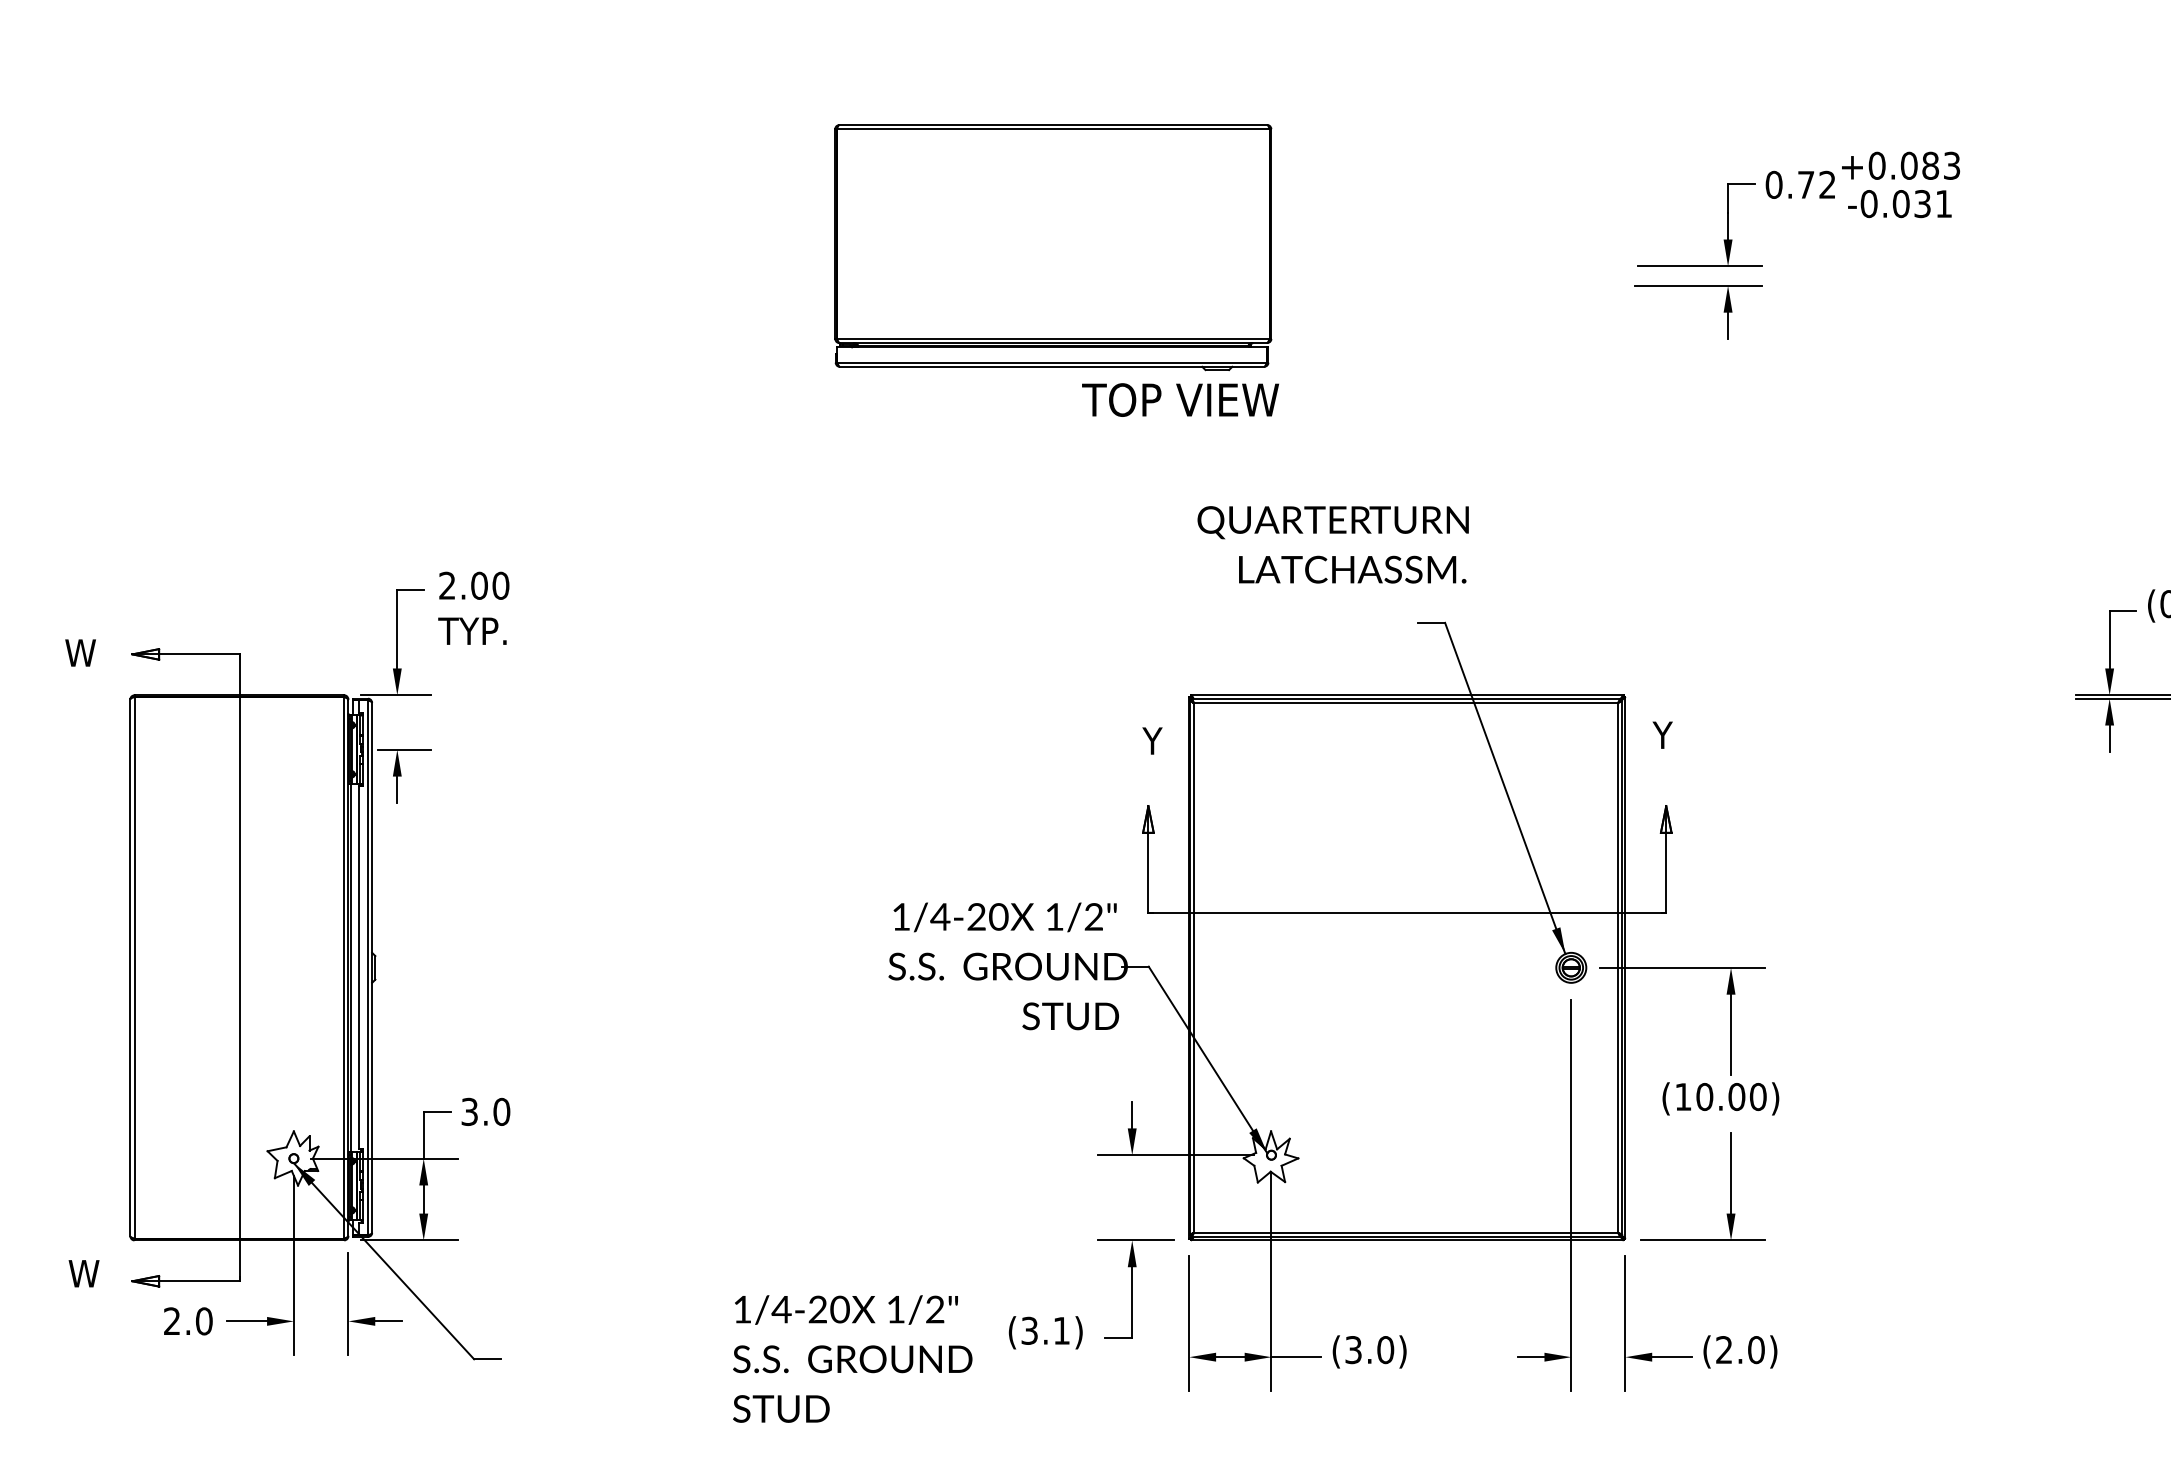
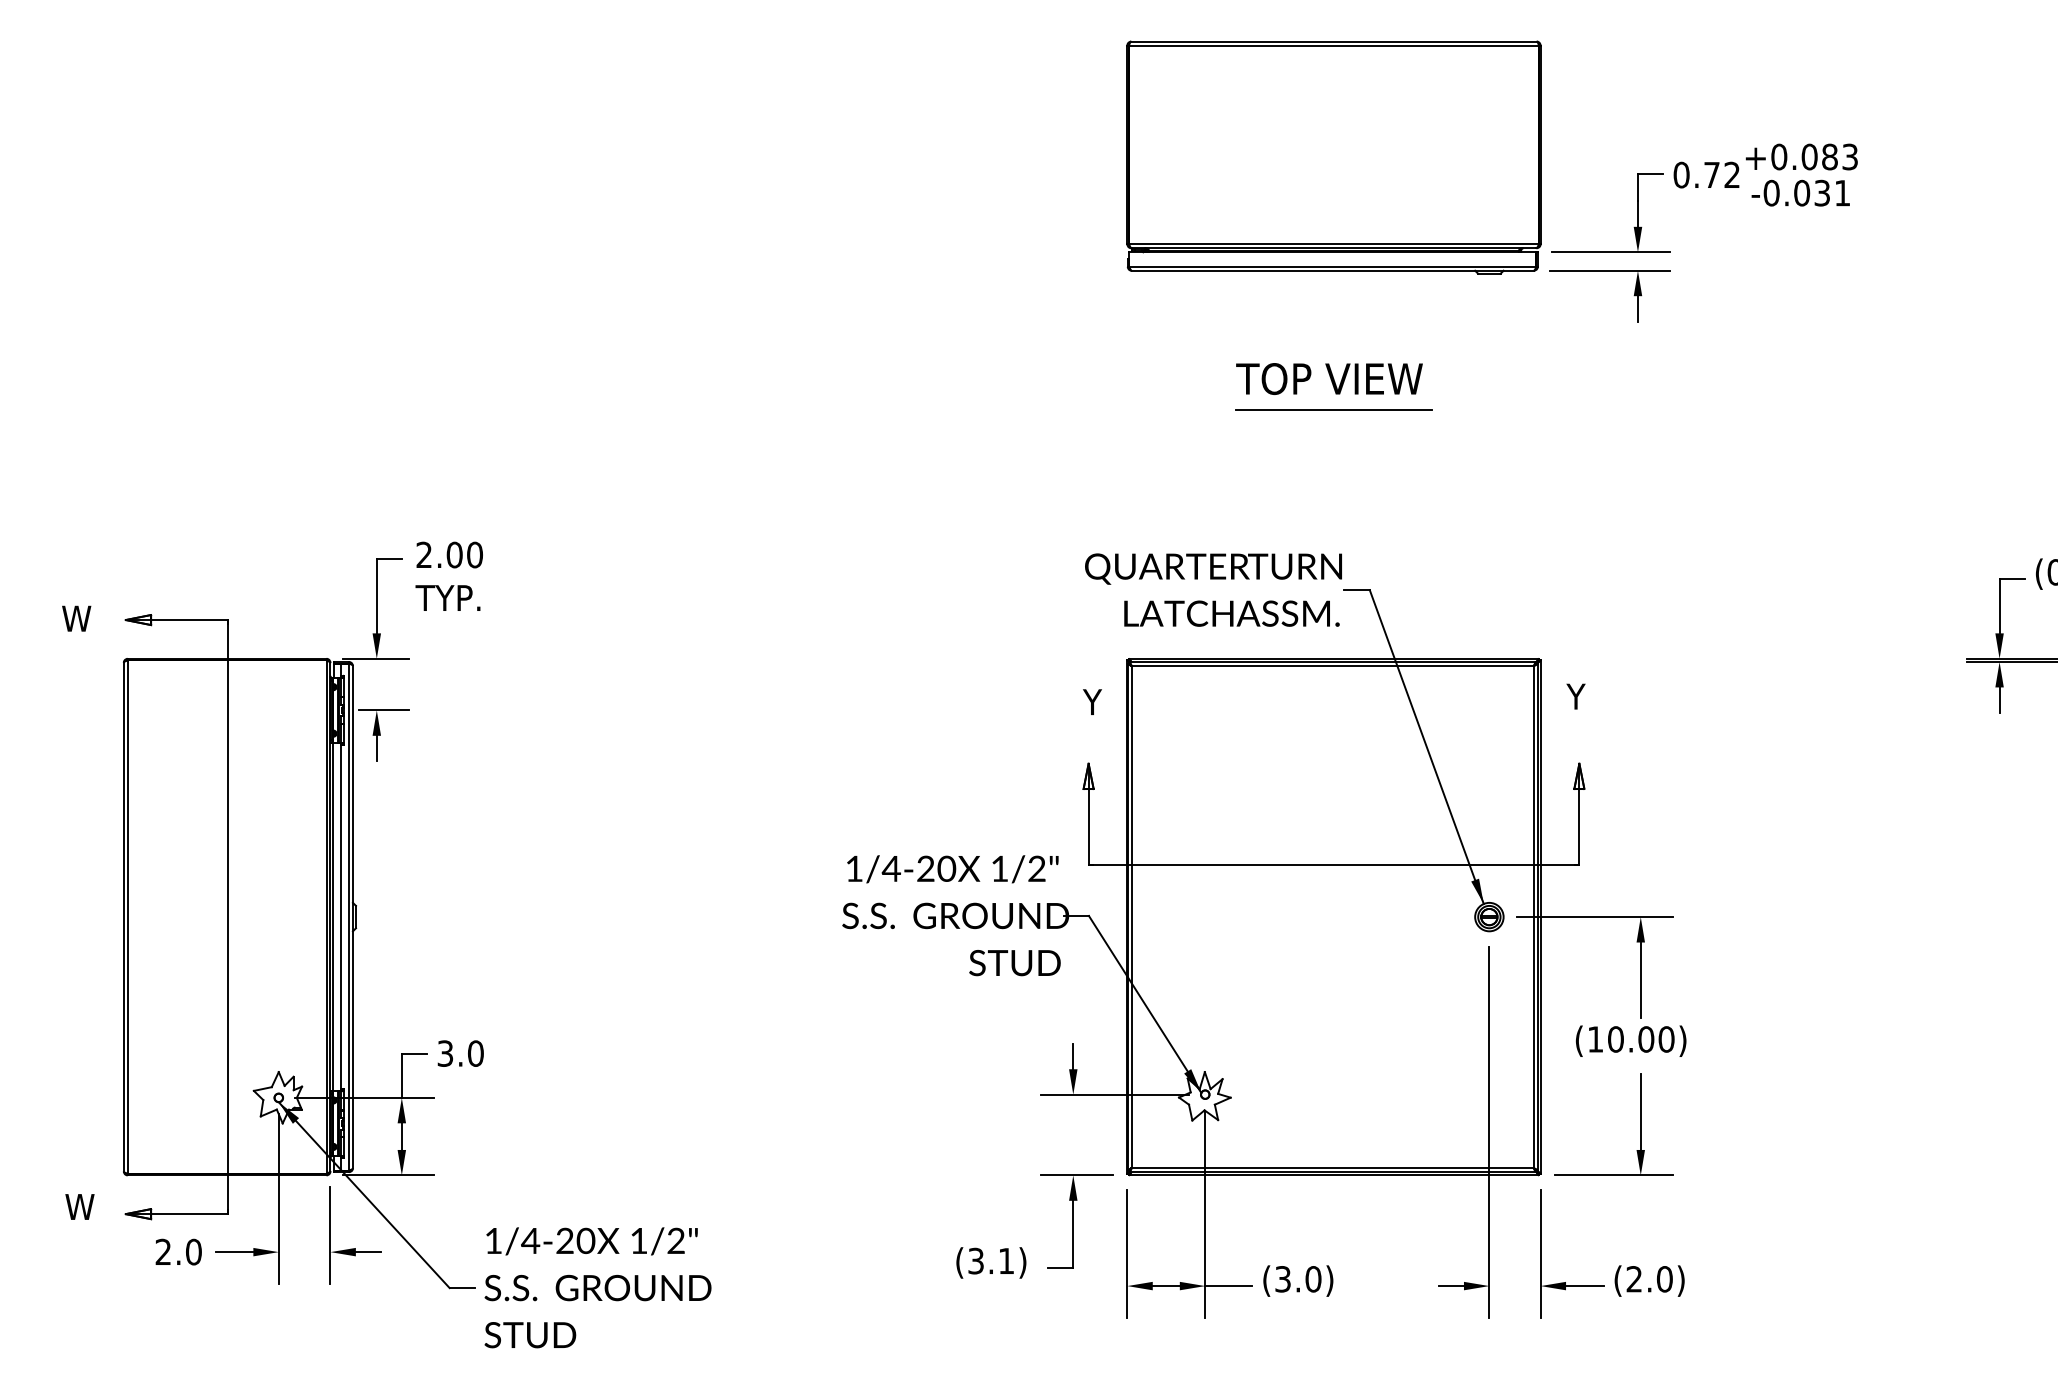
part: (1053, 247) -> (1334, 157), moved
text: (1180, 399) -> (1329, 378), moved
line: (1407, 432) -> (1334, 409), added
text: (1332, 544) -> (1212, 589), moved
text: (852, 1358) -> (597, 1287), moved

